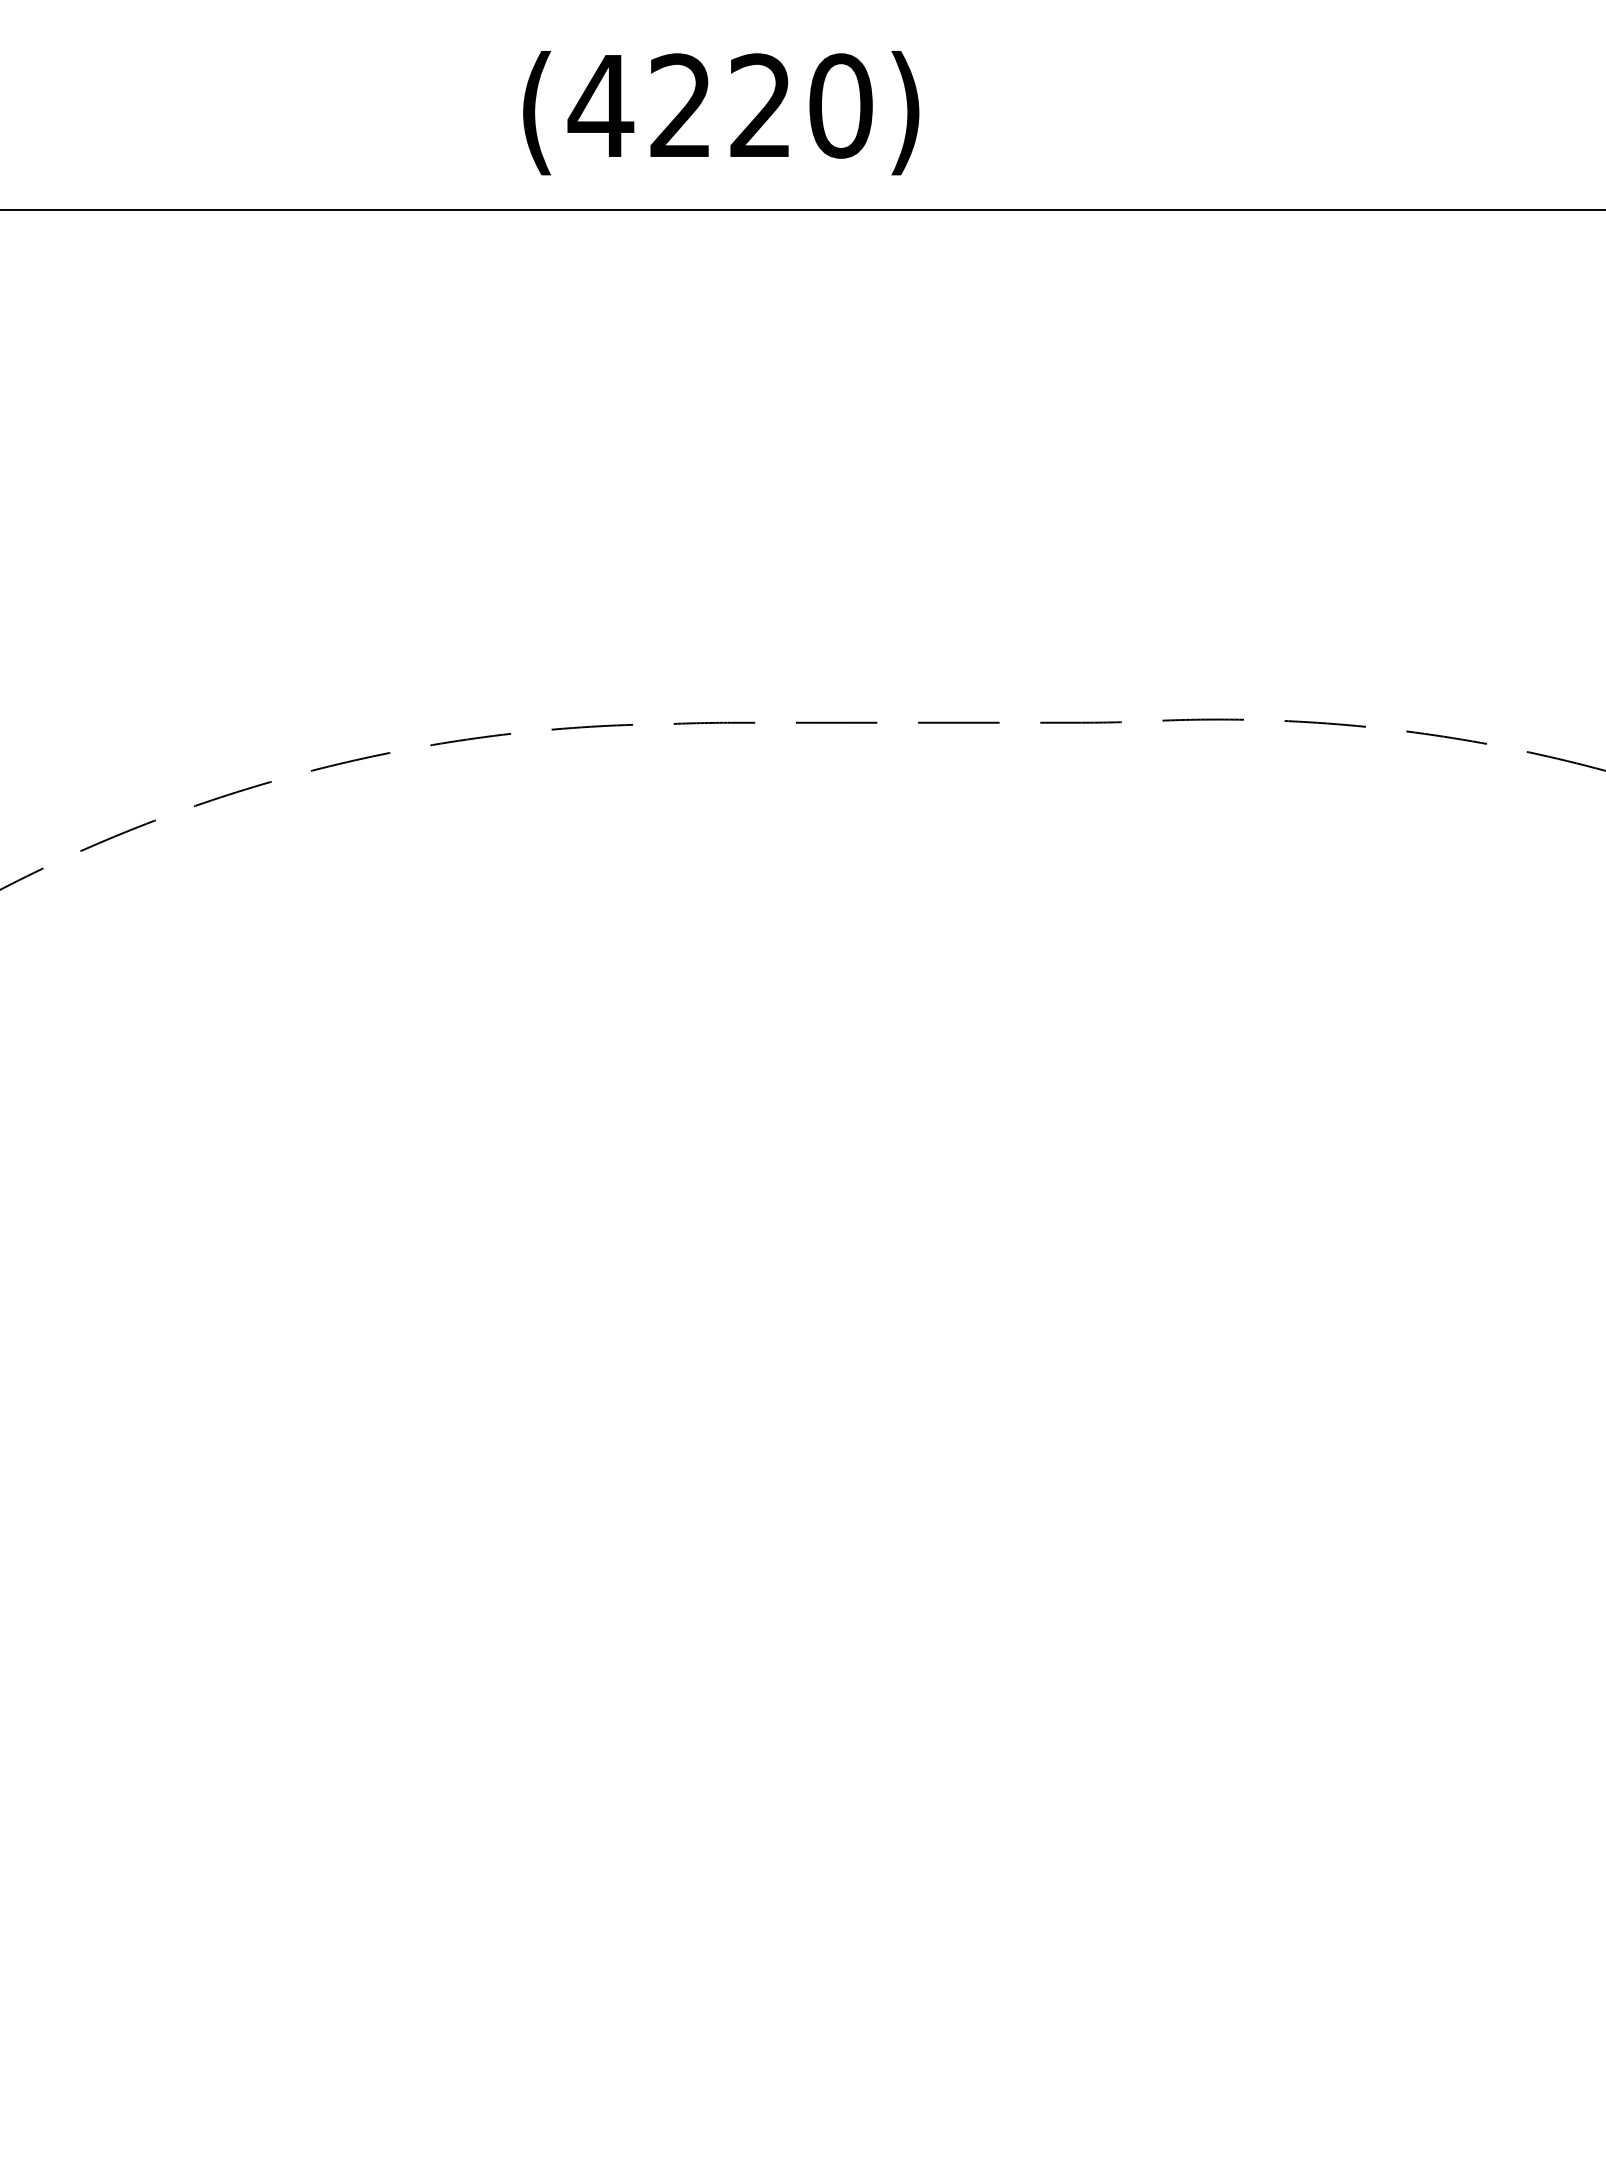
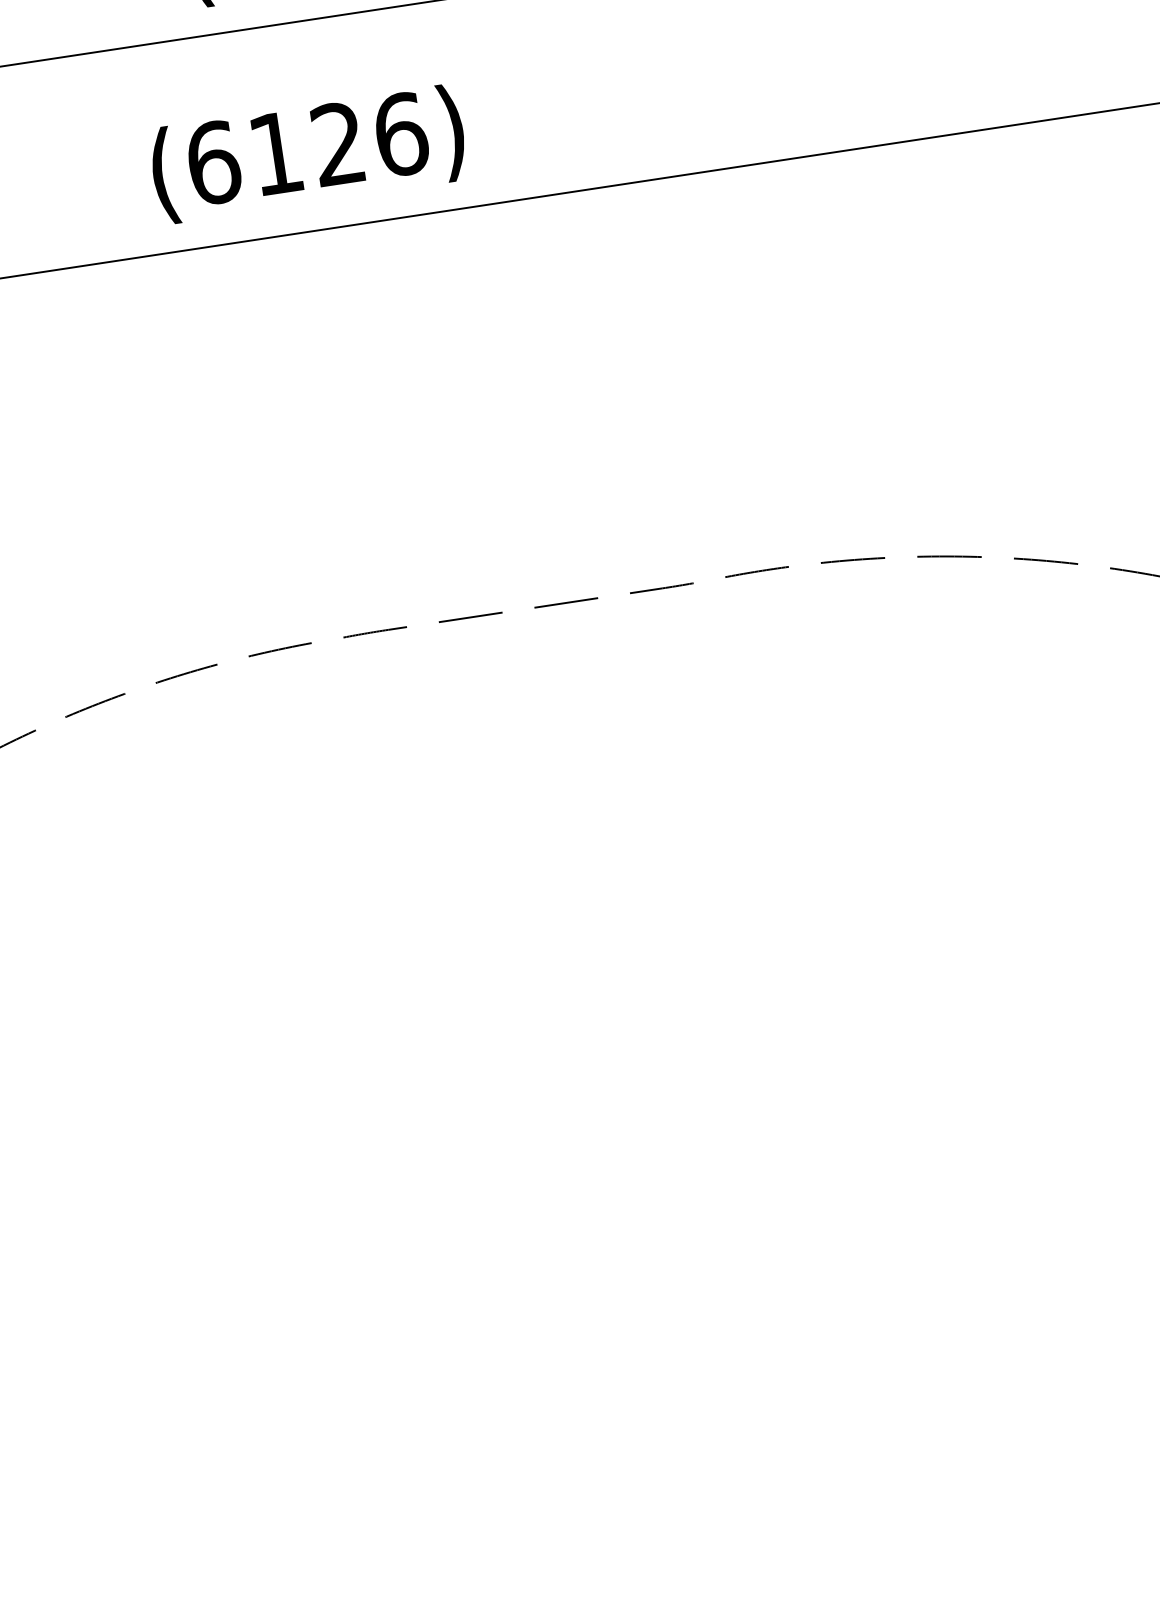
text: (720, 105) -> (306, 148), (4220) -> (6126)

